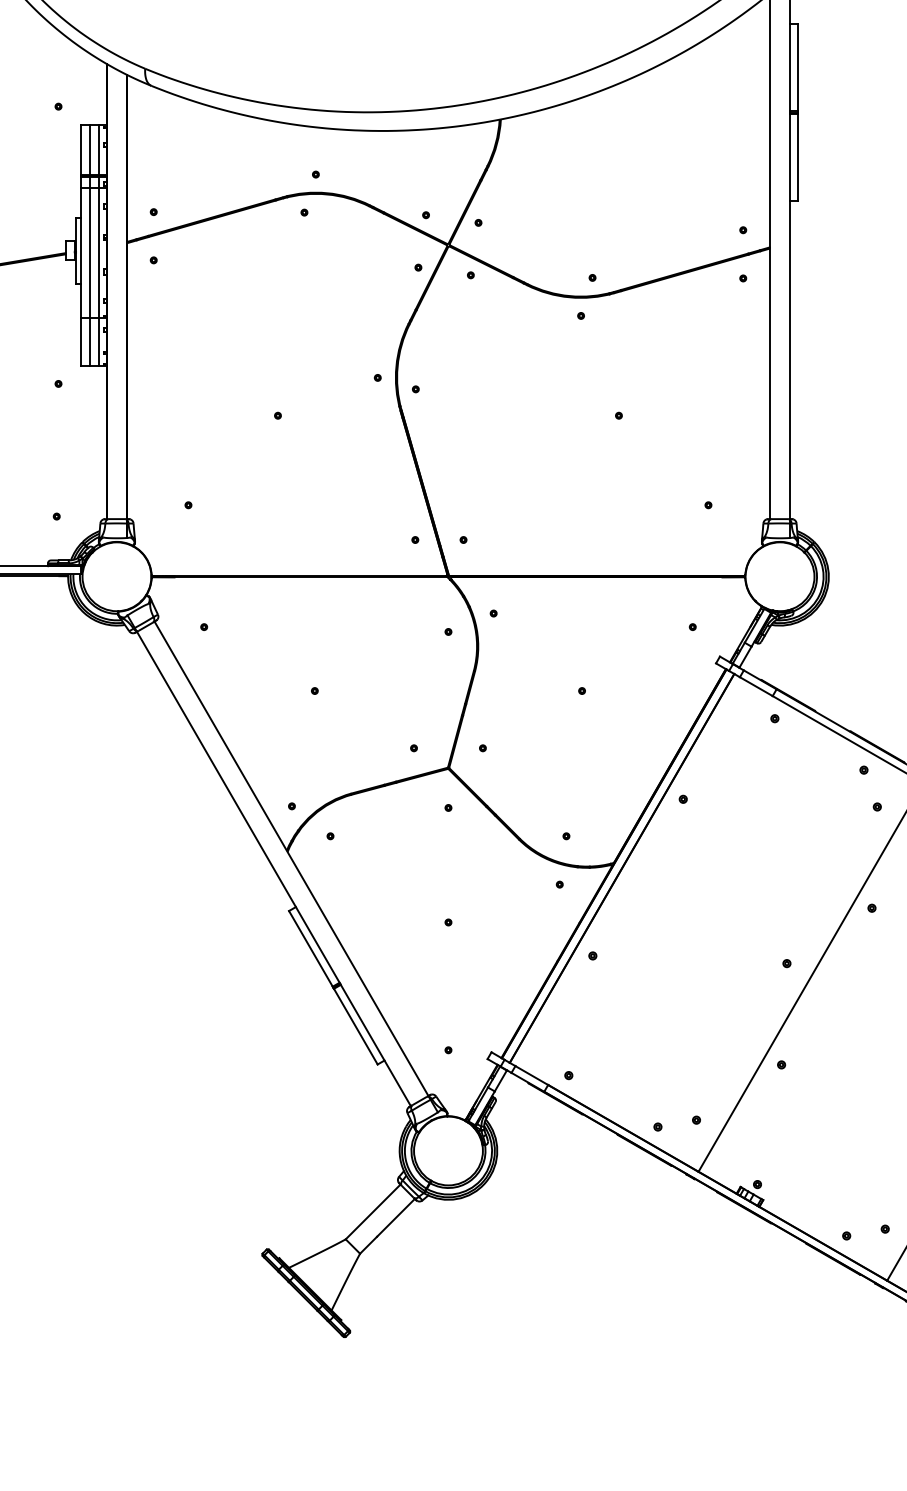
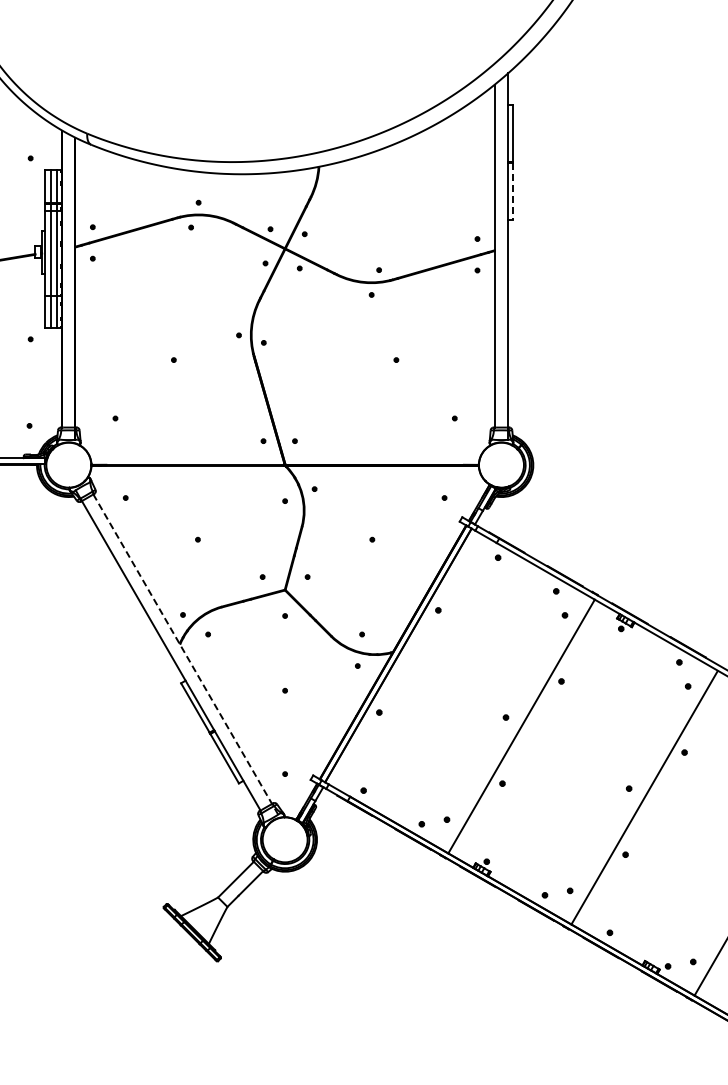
line: (798, 157) -> (513, 191), solid -> dashed
line: (295, 866) -> (185, 654), solid -> dashed

